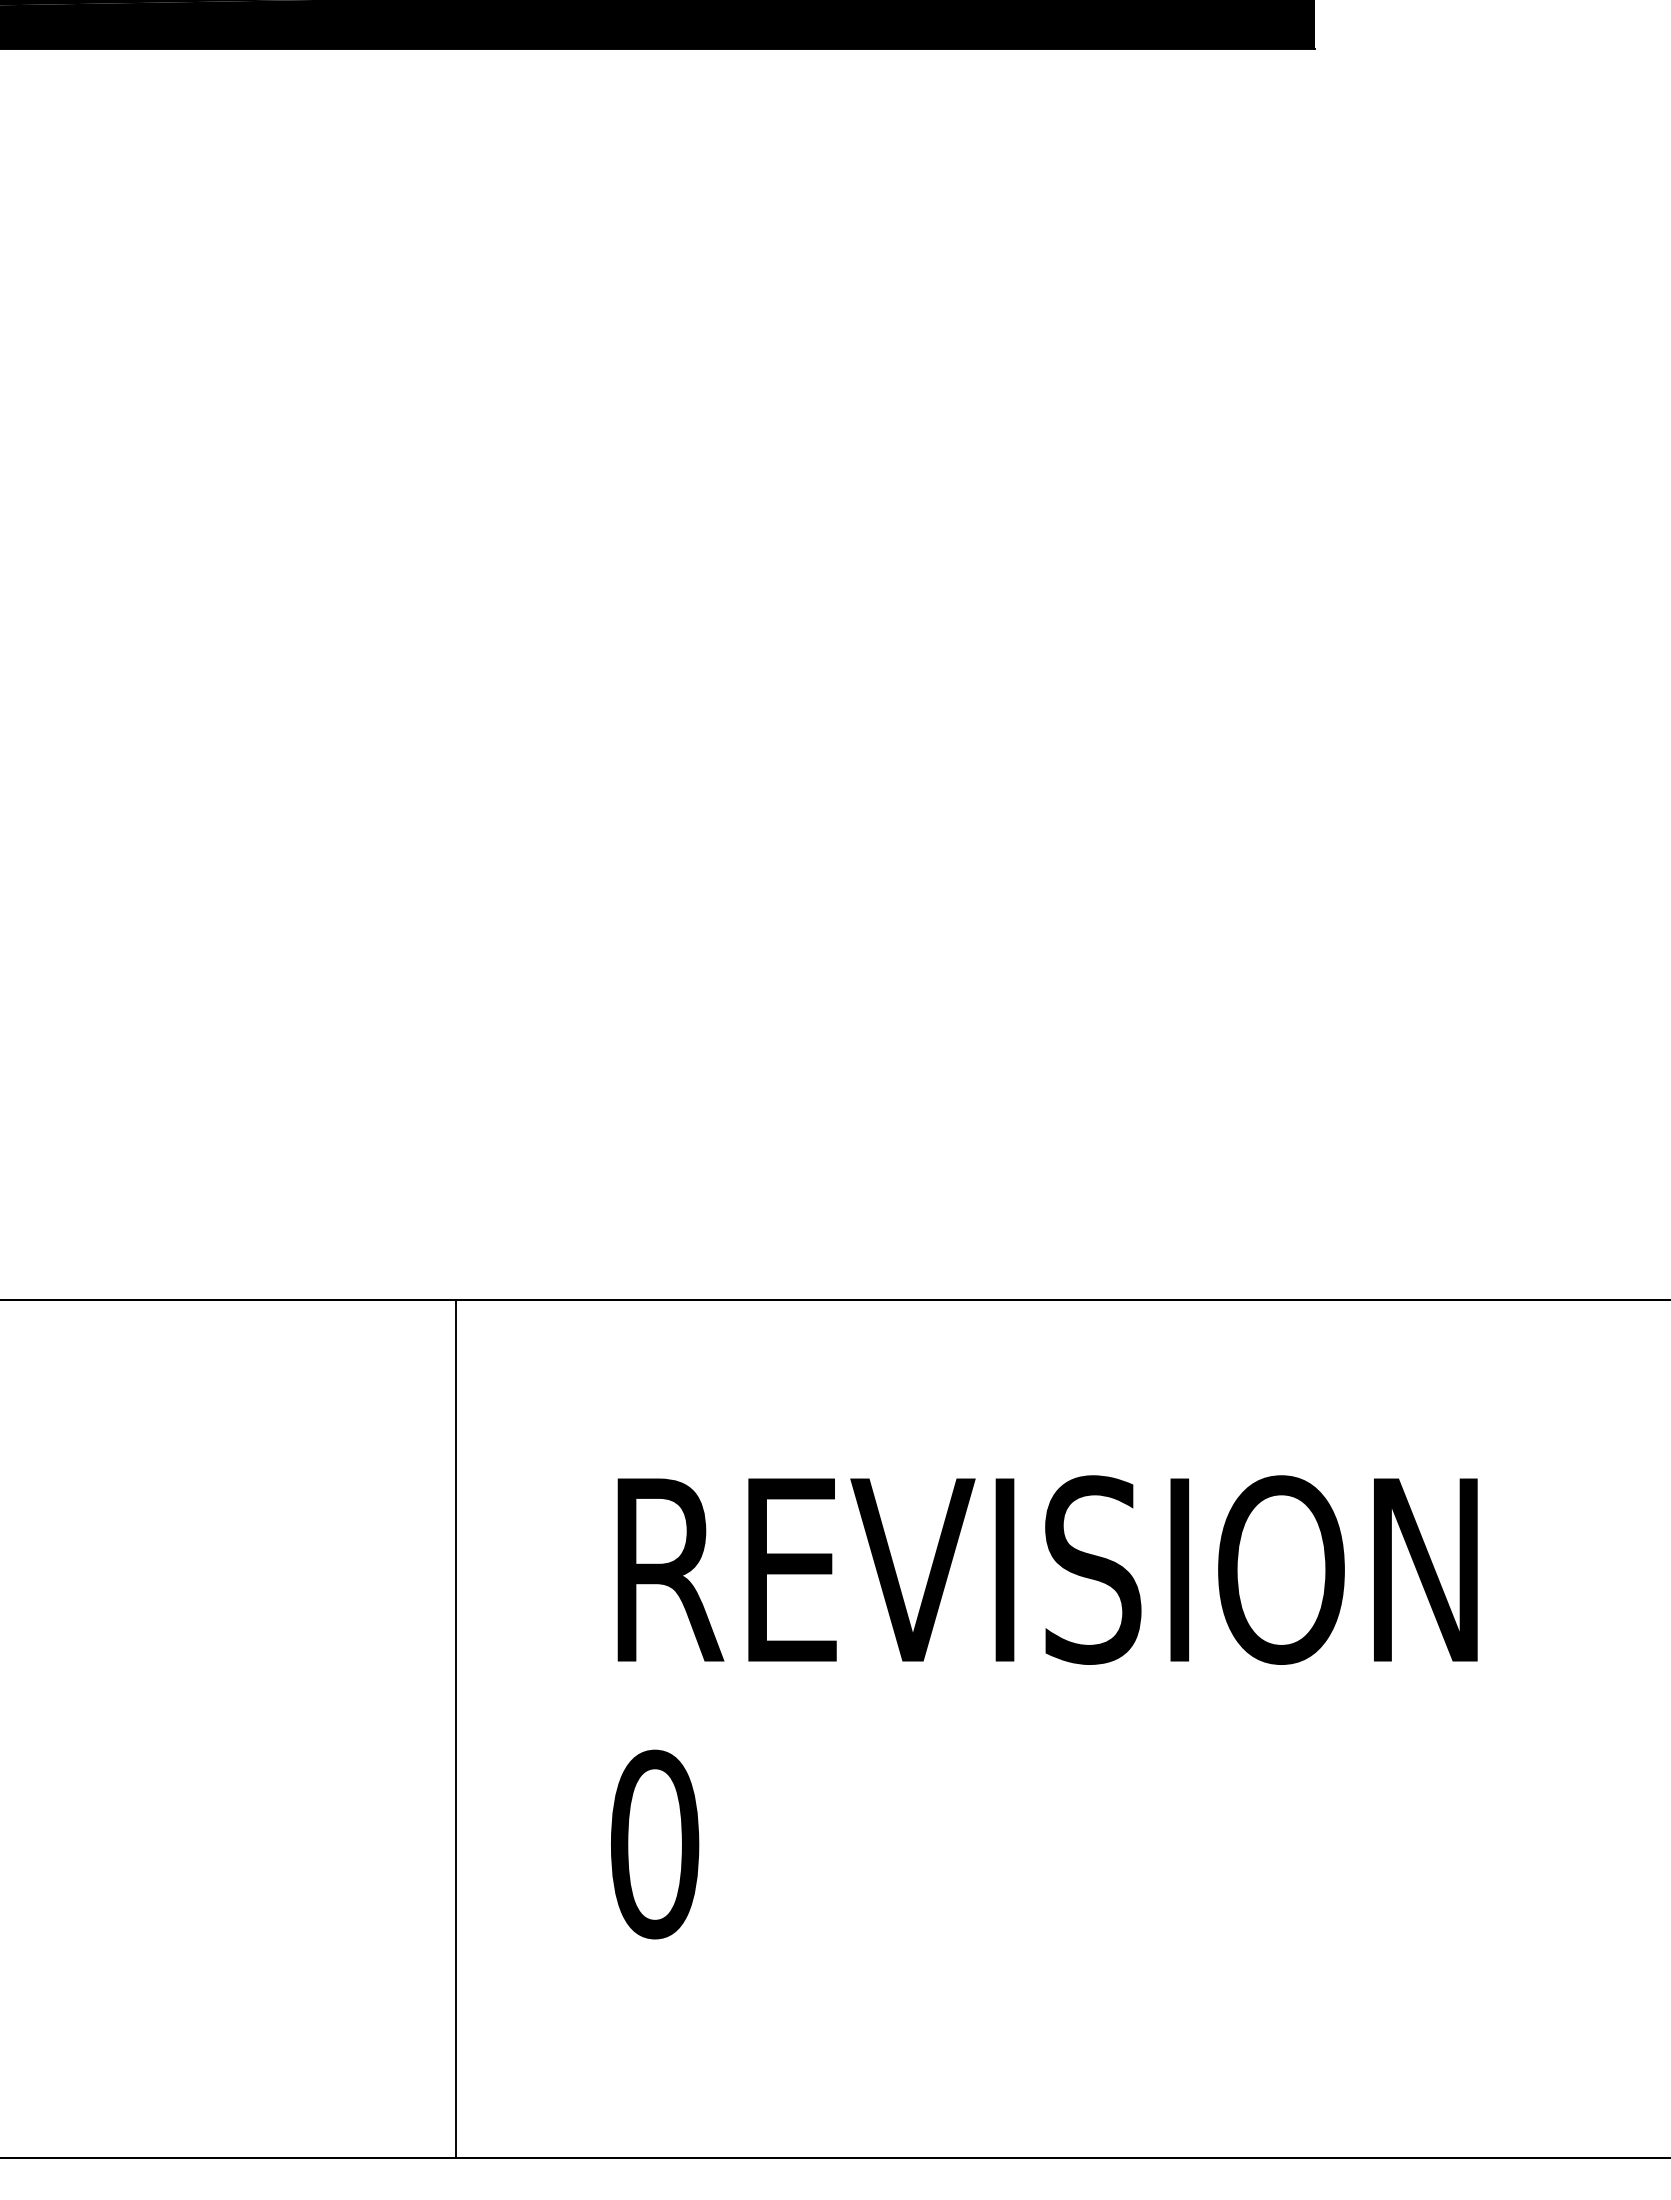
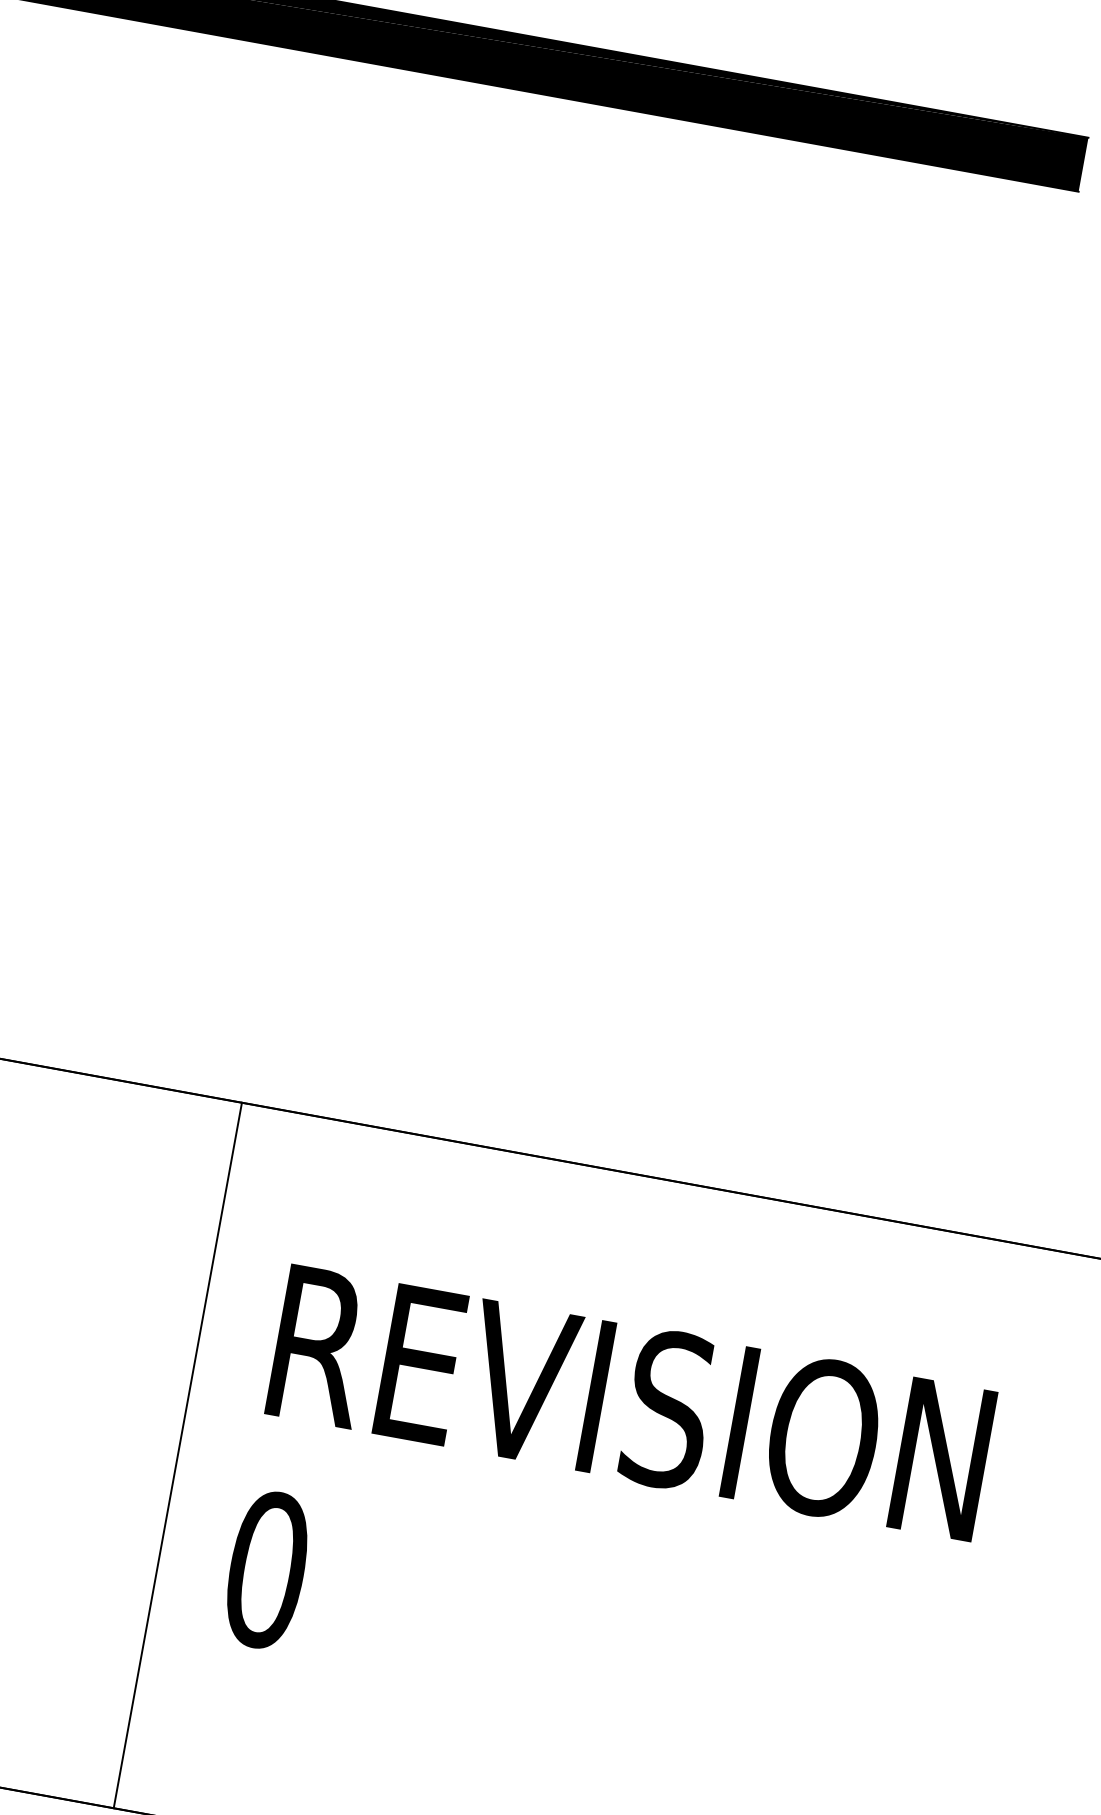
line: (456, 1728) -> (177, 1455), moved

